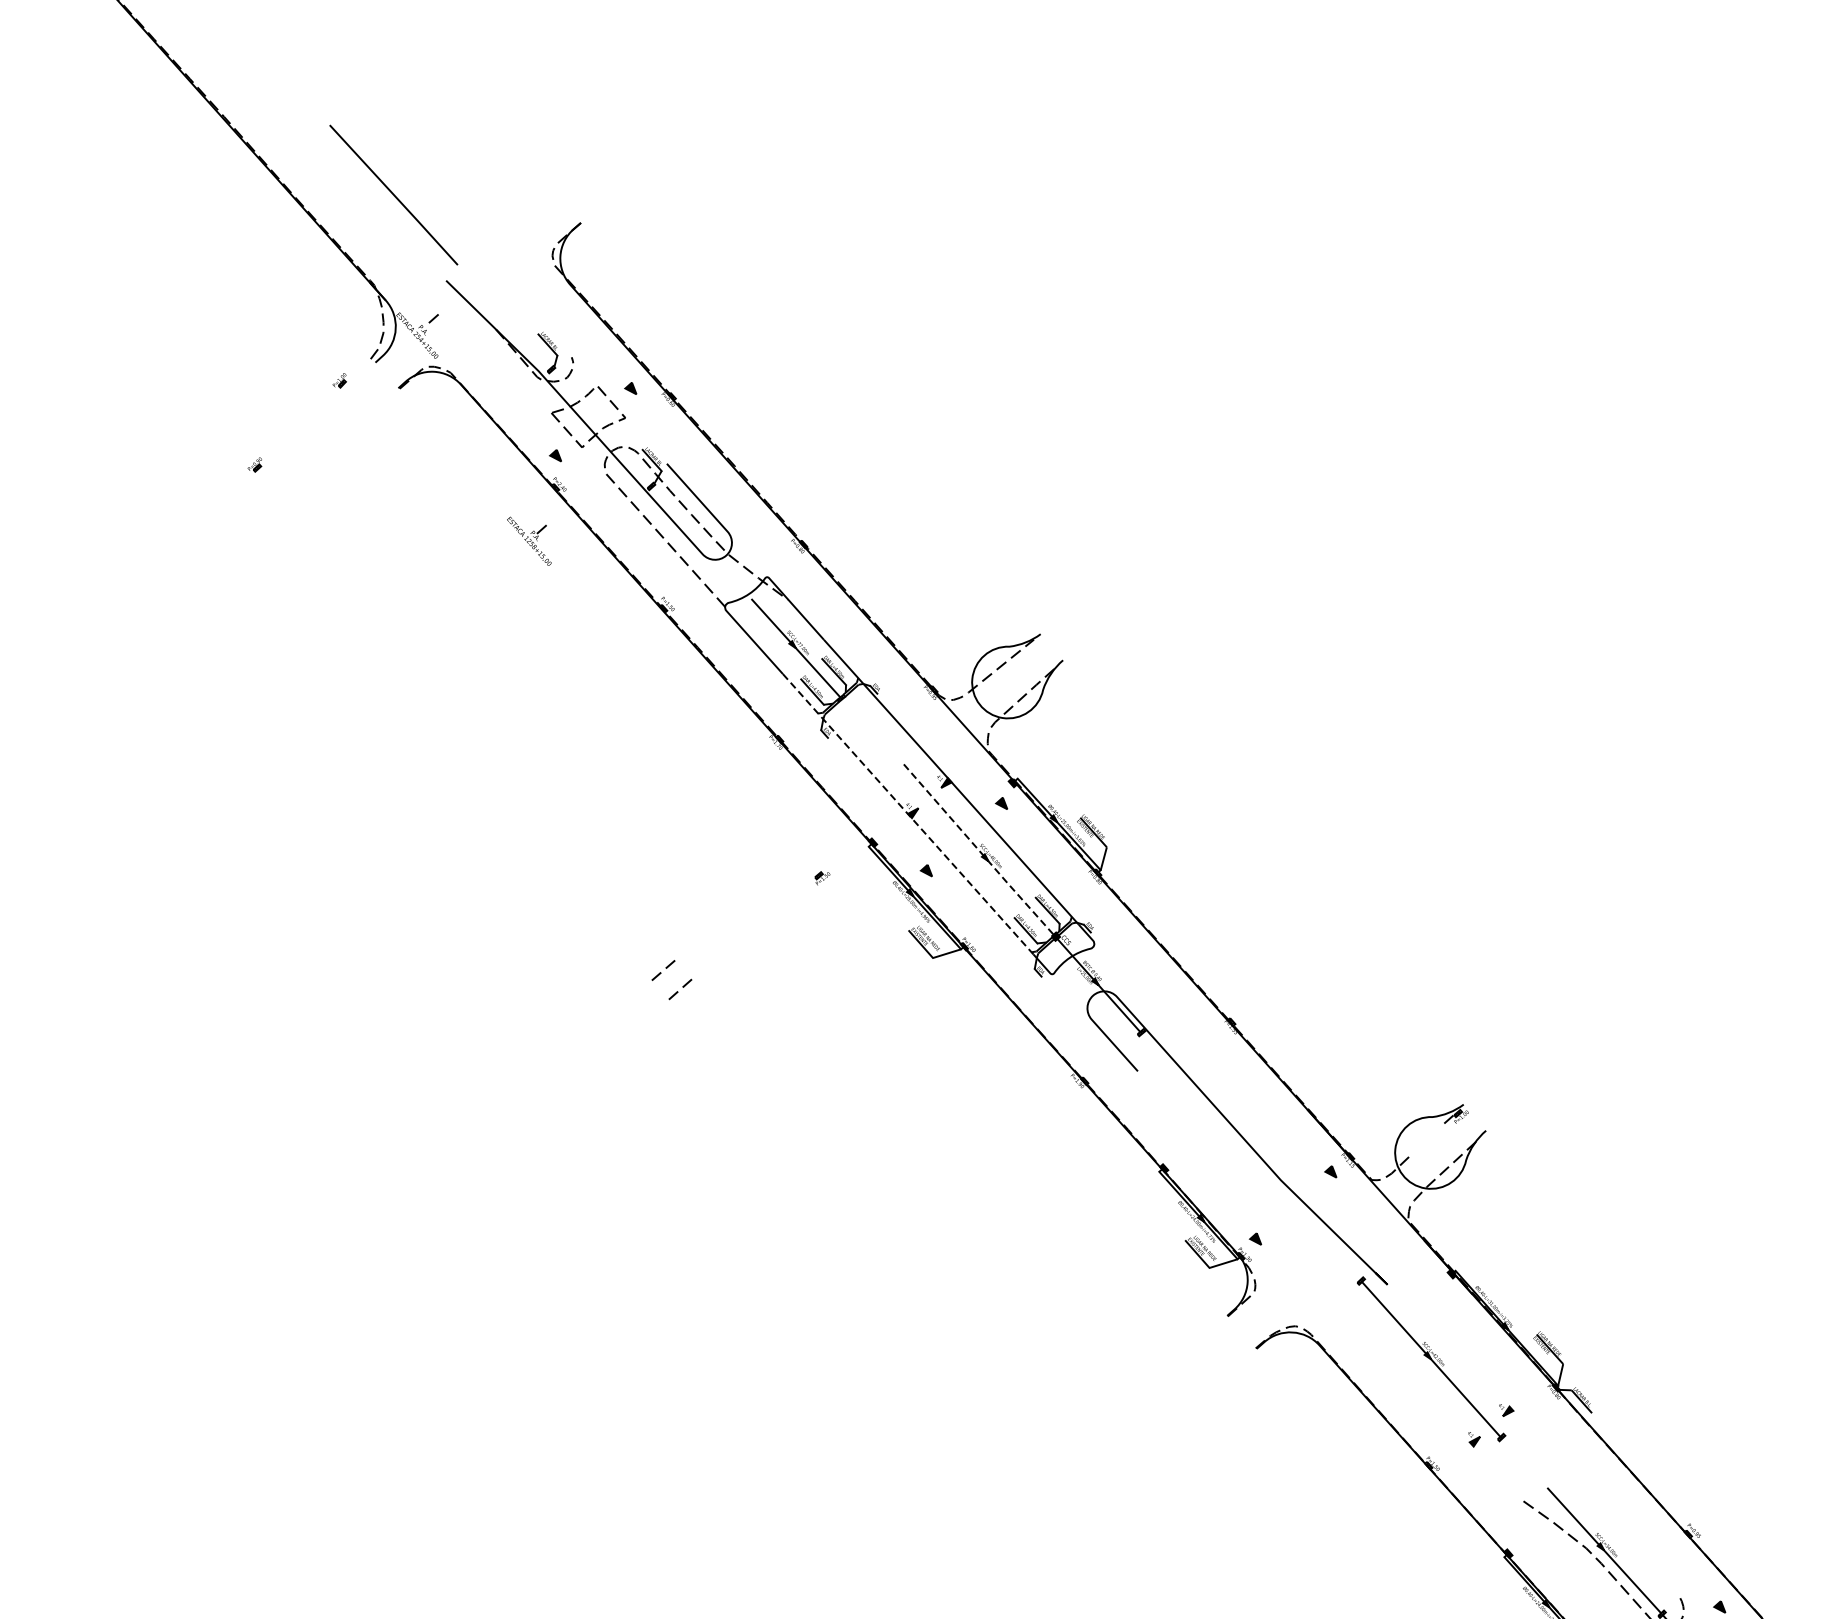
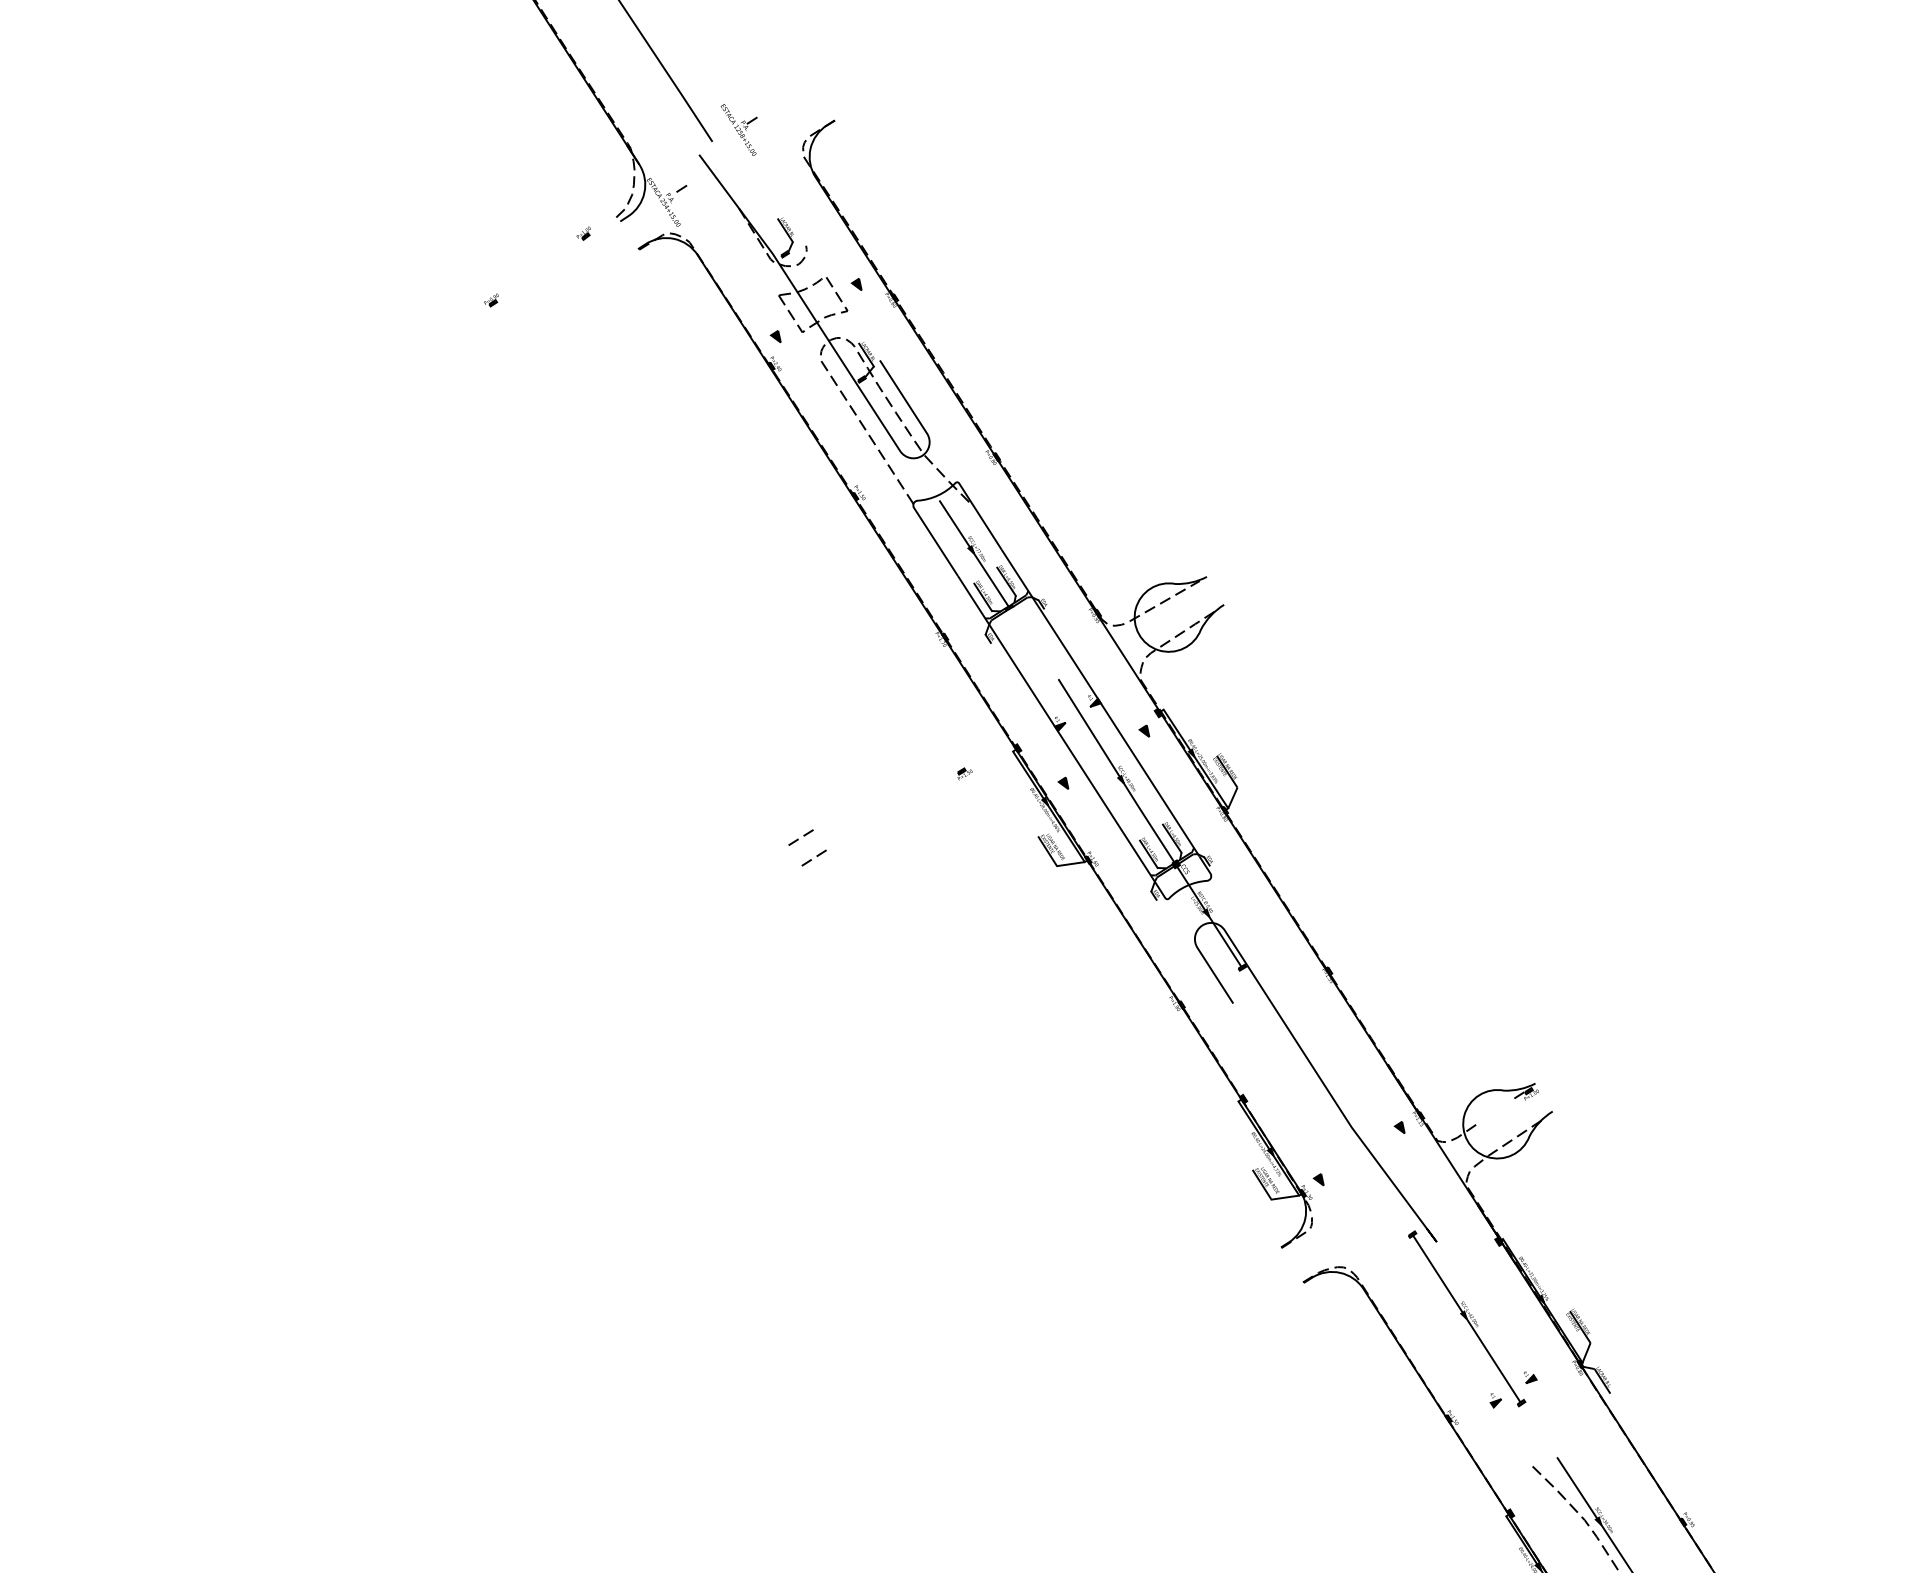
part: (529, 540) -> (738, 129), moved
line: (907, 813) -> (1054, 726), dashed -> solid
line: (979, 850) -> (1116, 771), dashed -> solid

